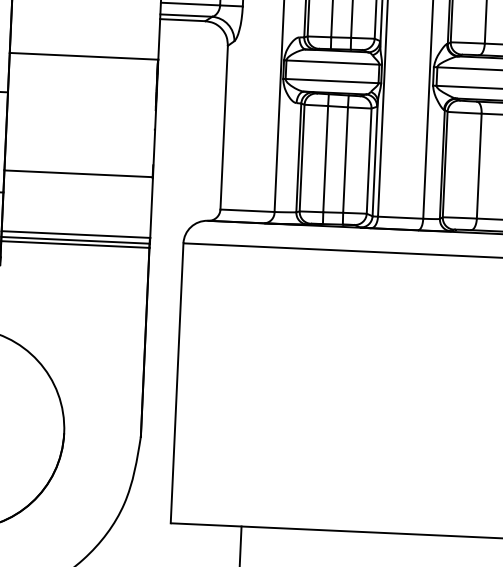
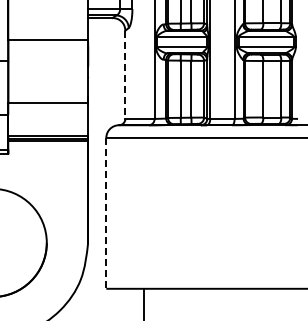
line: (224, 128) -> (125, 75), solid -> dashed
line: (177, 383) -> (106, 213), solid -> dashed

